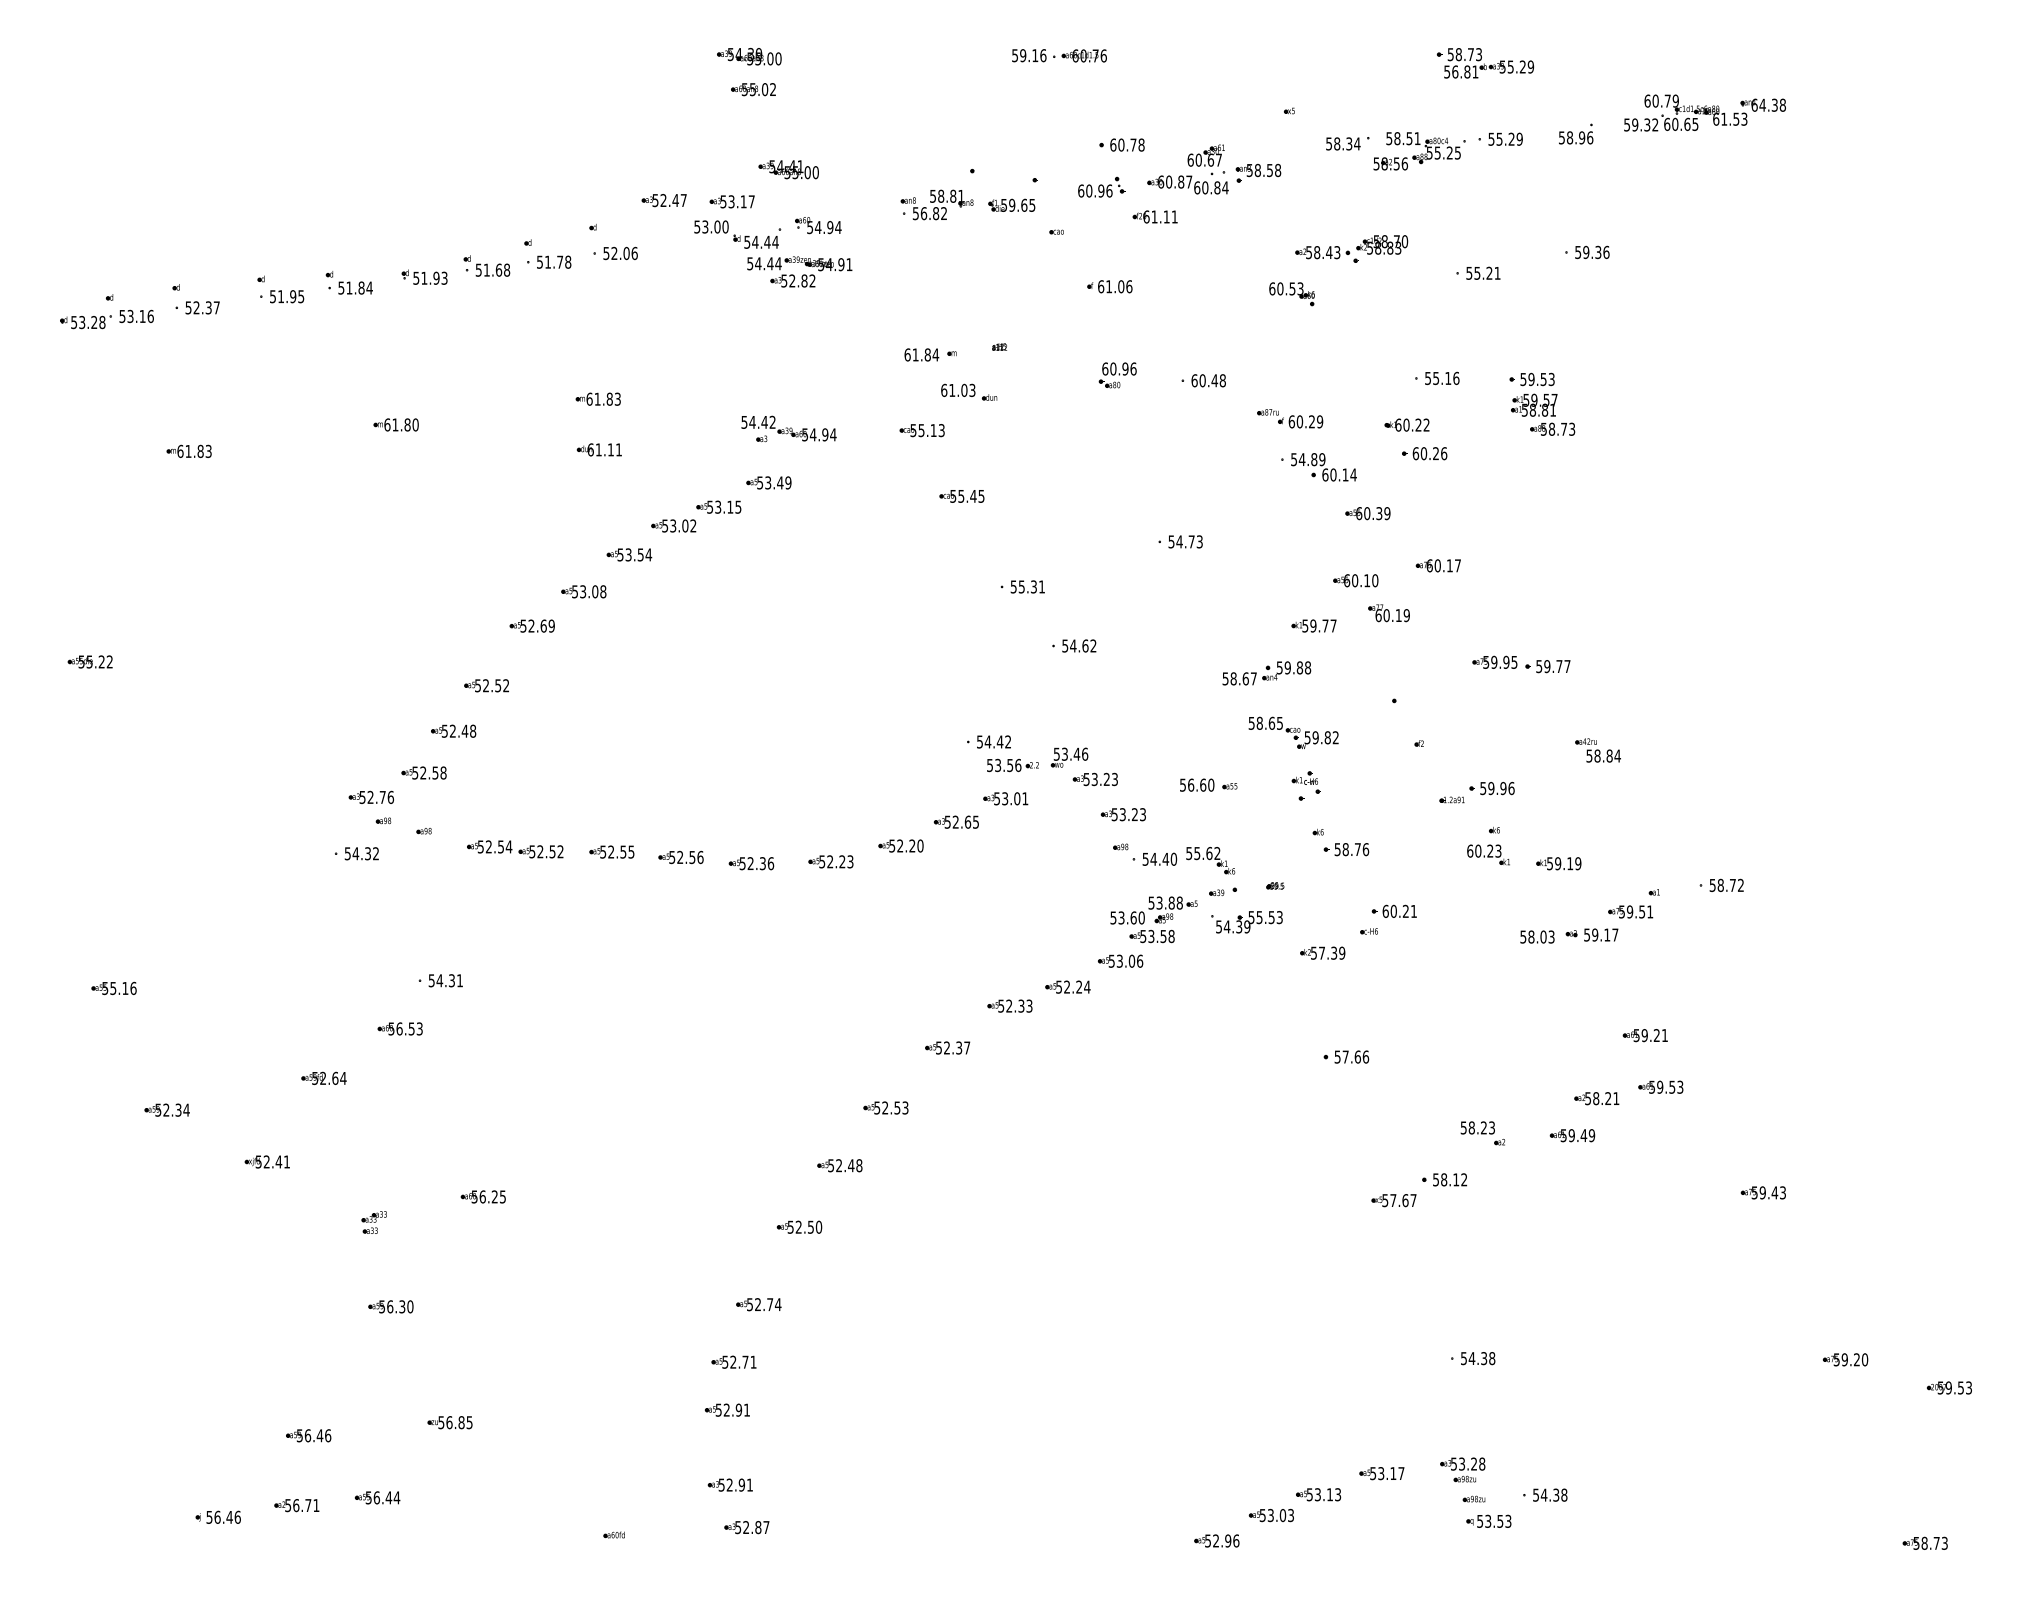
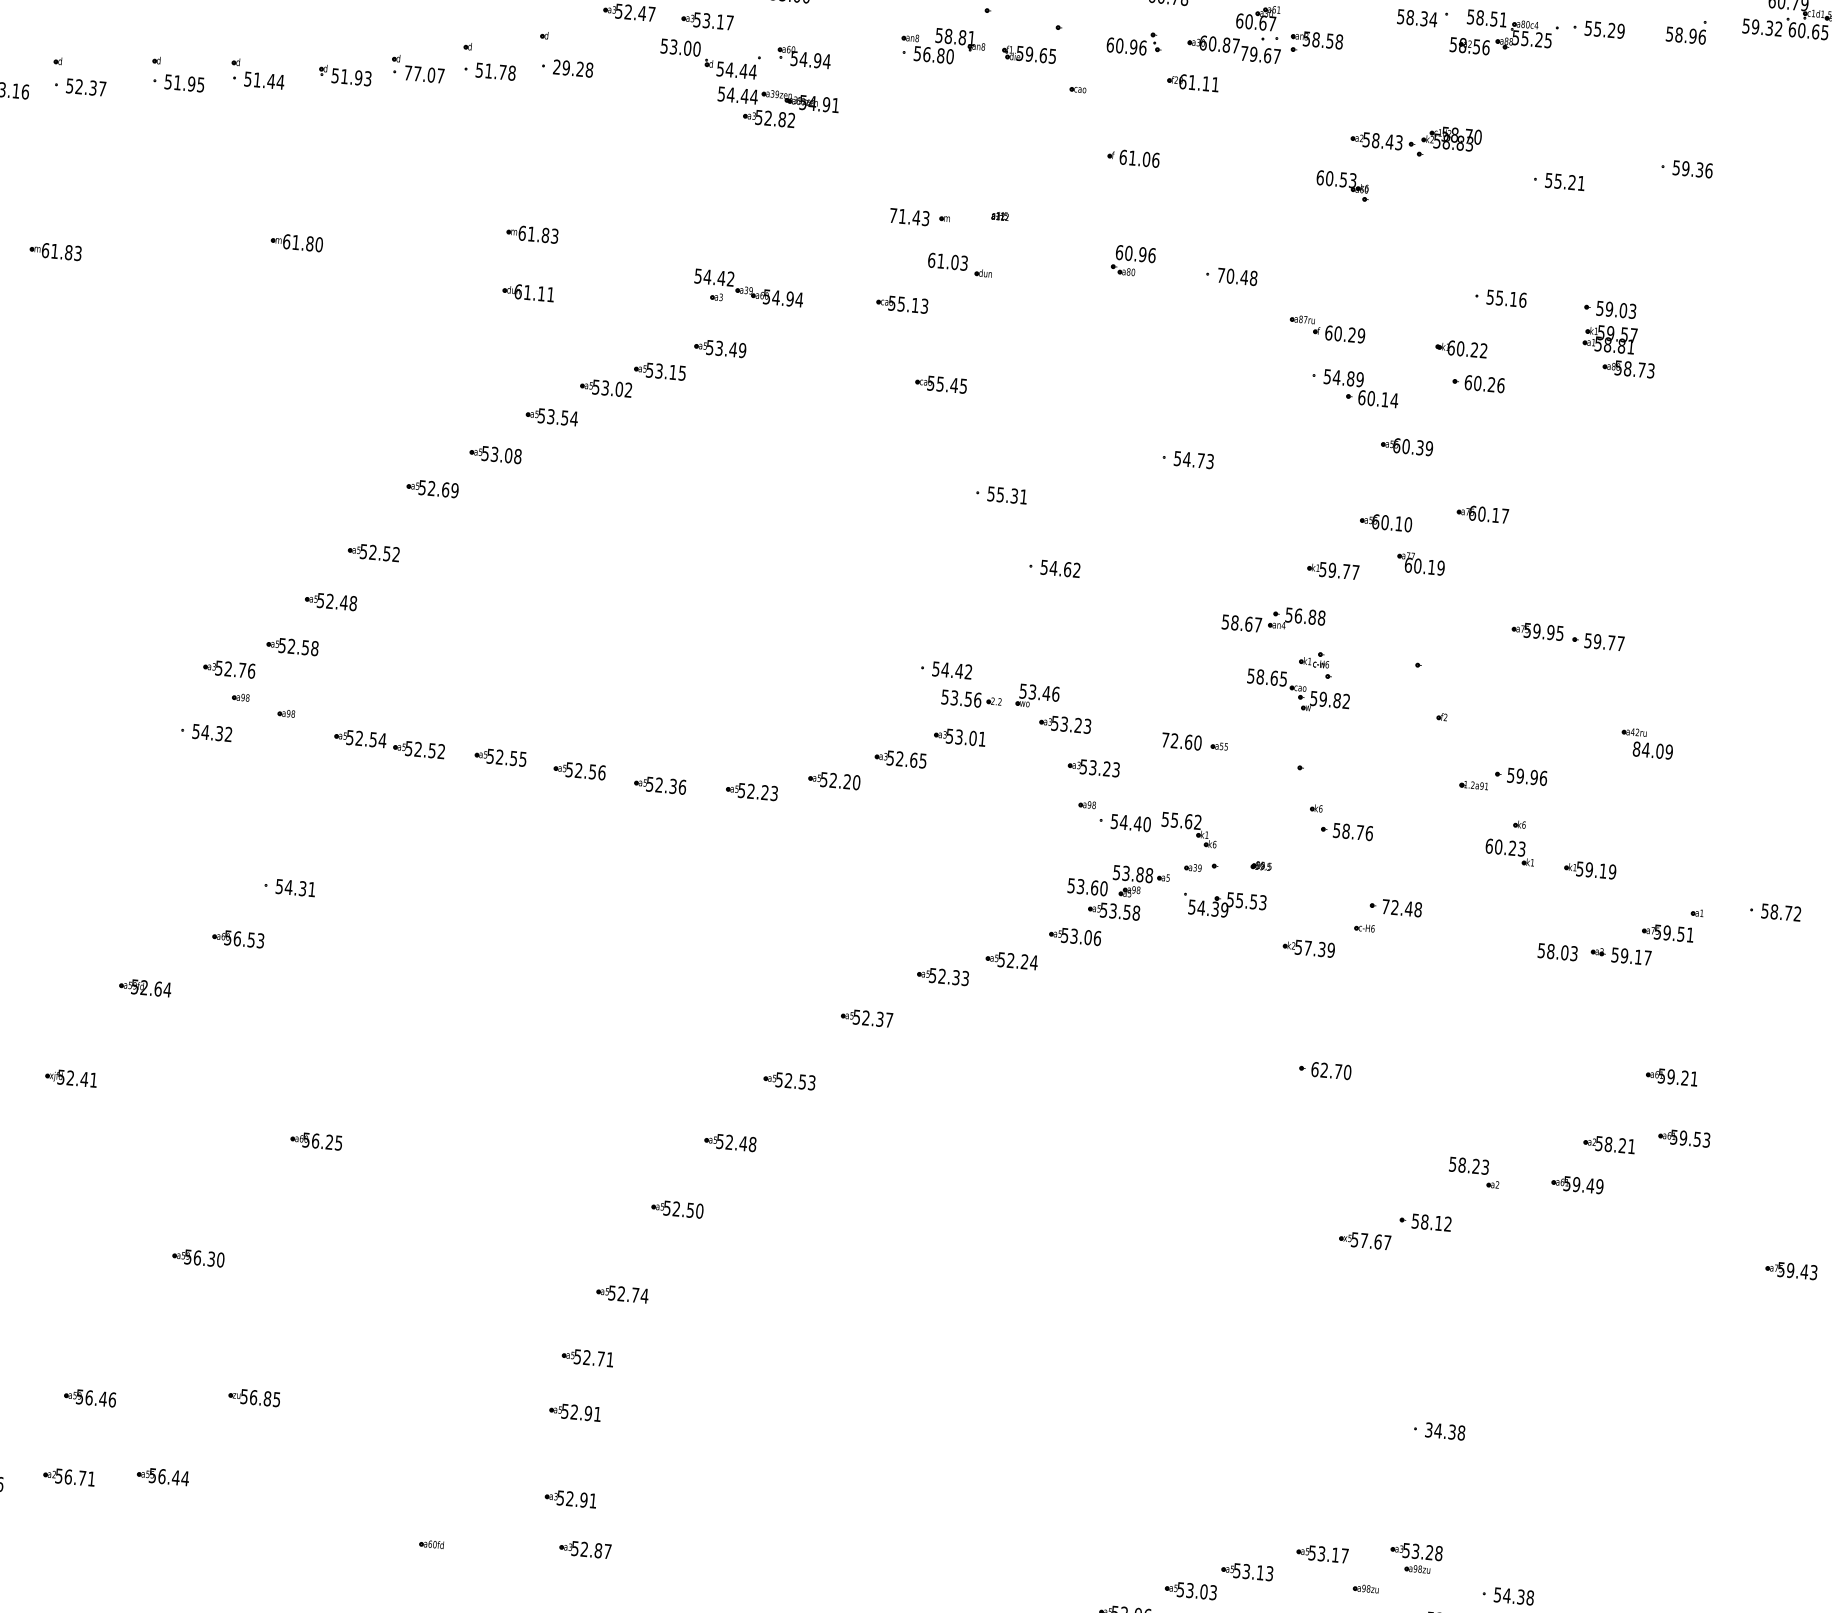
text: (1211, 187) -> (1260, 54), 60.84 -> 79.67
text: (944, 213) -> (950, 56), 56.82 -> 56.80
text: (620, 253) -> (573, 68), 52.06 -> 29.28
text: (492, 269) -> (424, 73), 51.68 -> 77.07
text: (361, 287) -> (271, 80), 51.84 -> 51.44
text: (921, 354) -> (909, 216), 61.84 -> 71.43
text: (1543, 379) -> (1623, 310), 59.53 -> 59.03
text: (1194, 380) -> (1221, 275), 60.48 -> 70.48
text: (1287, 667) -> (1298, 615), 59.88 -> 56.88
text: (1603, 755) -> (1652, 749), 58.84 -> 84.09
part: (1305, 782) -> (1314, 664), moved
text: (1187, 784) -> (1170, 739), 56.60 -> 72.60
text: (1399, 910) -> (1401, 907), 60.21 -> 72.48
text: (1351, 1056) -> (1331, 1070), 57.66 -> 62.70
part: (373, 1222) -> (187, 1159), removed
text: (1463, 1358) -> (1428, 1429), 54.38 -> 34.38
part: (1473, 1498) -> (1365, 1587), moved

